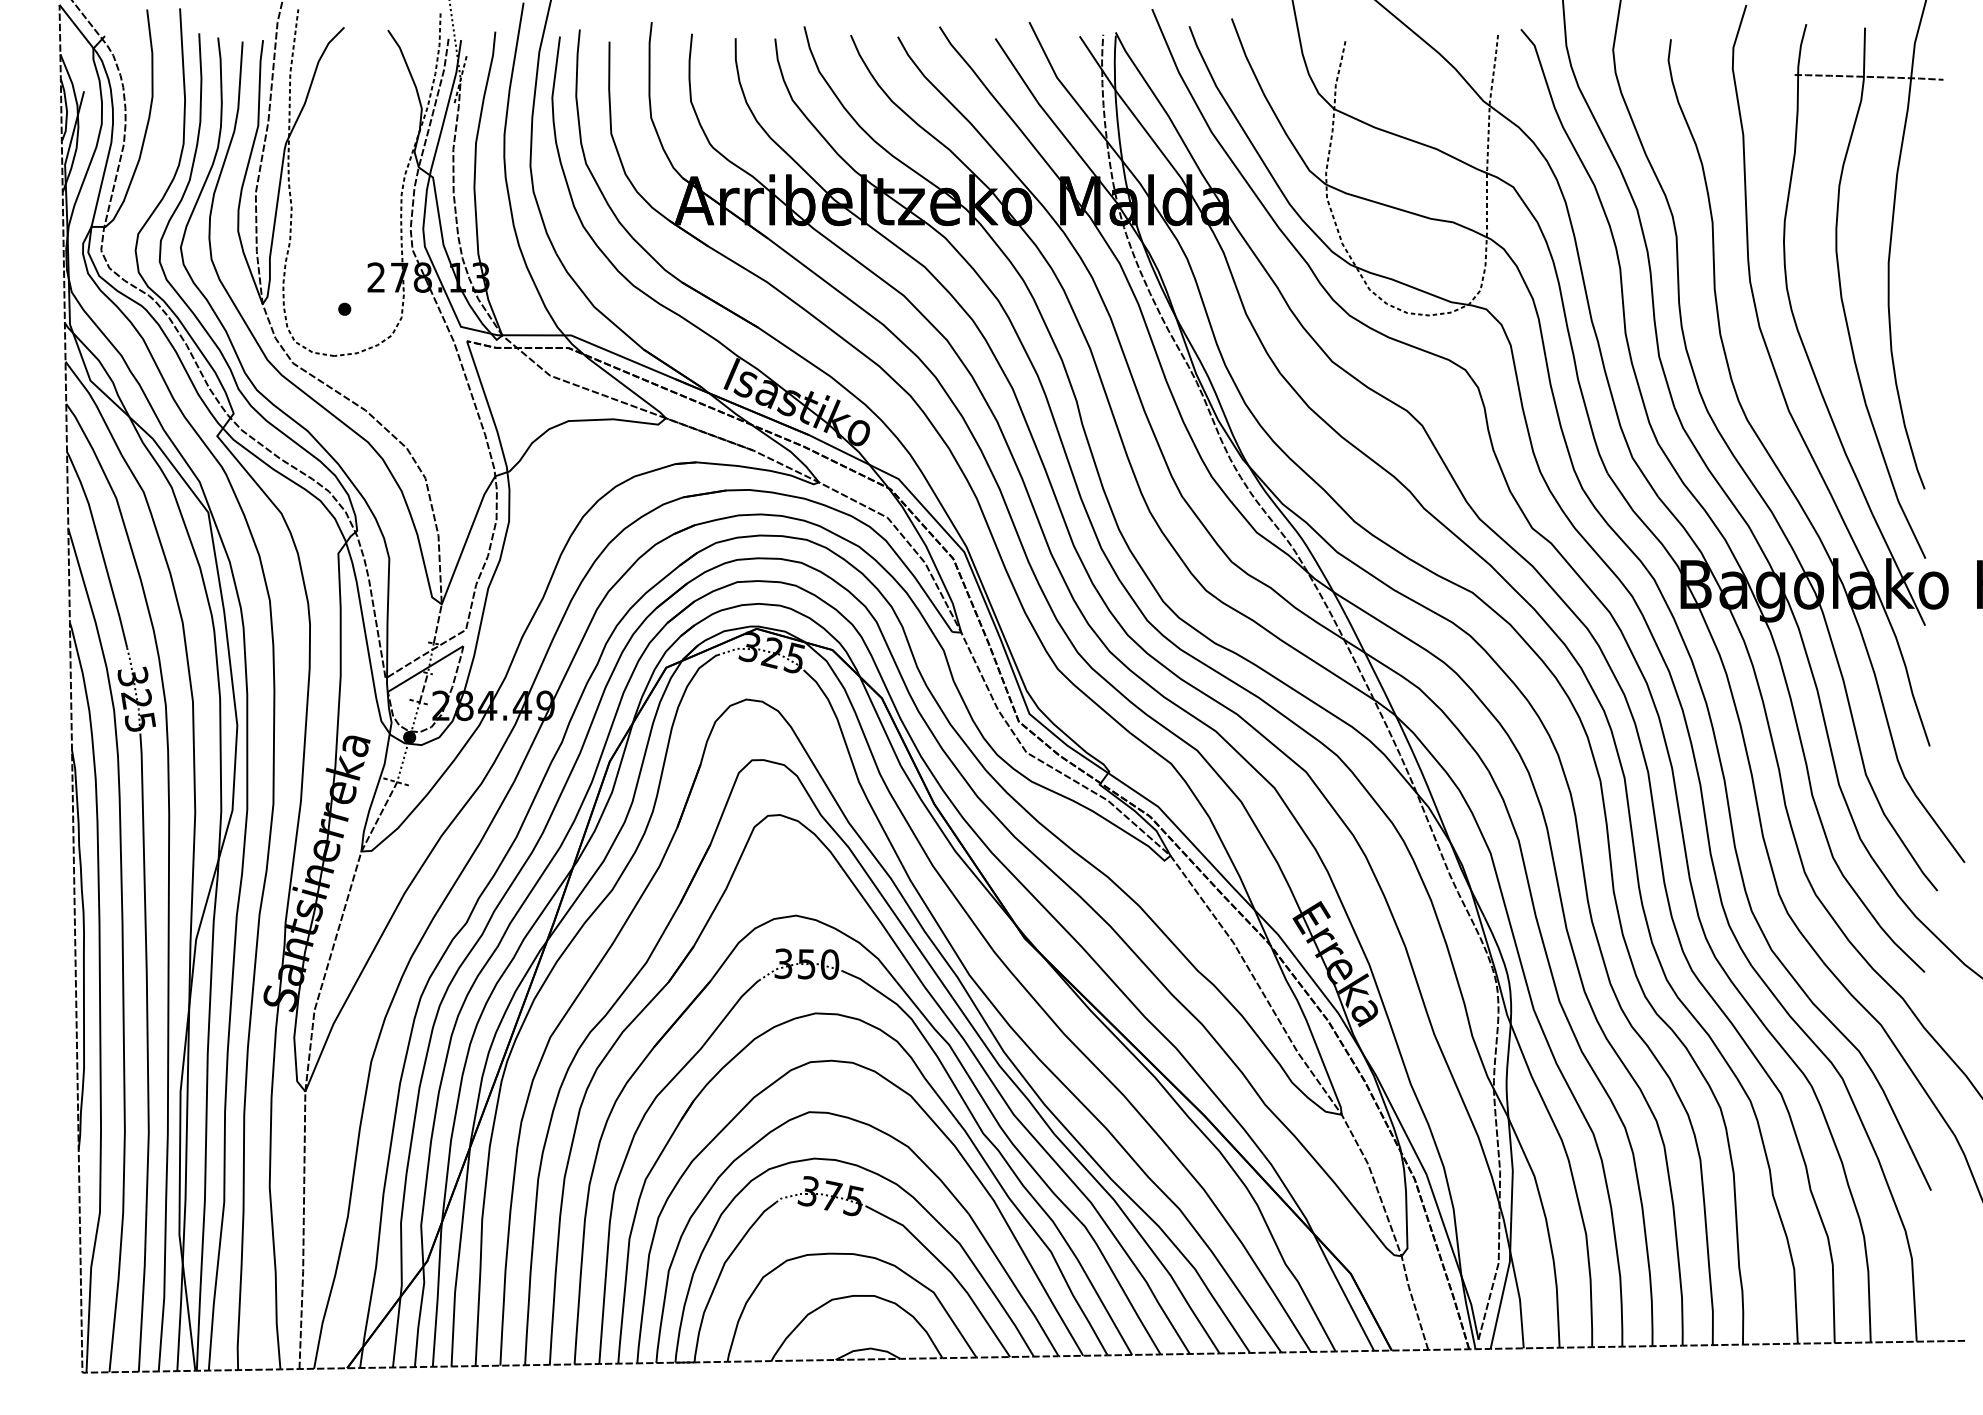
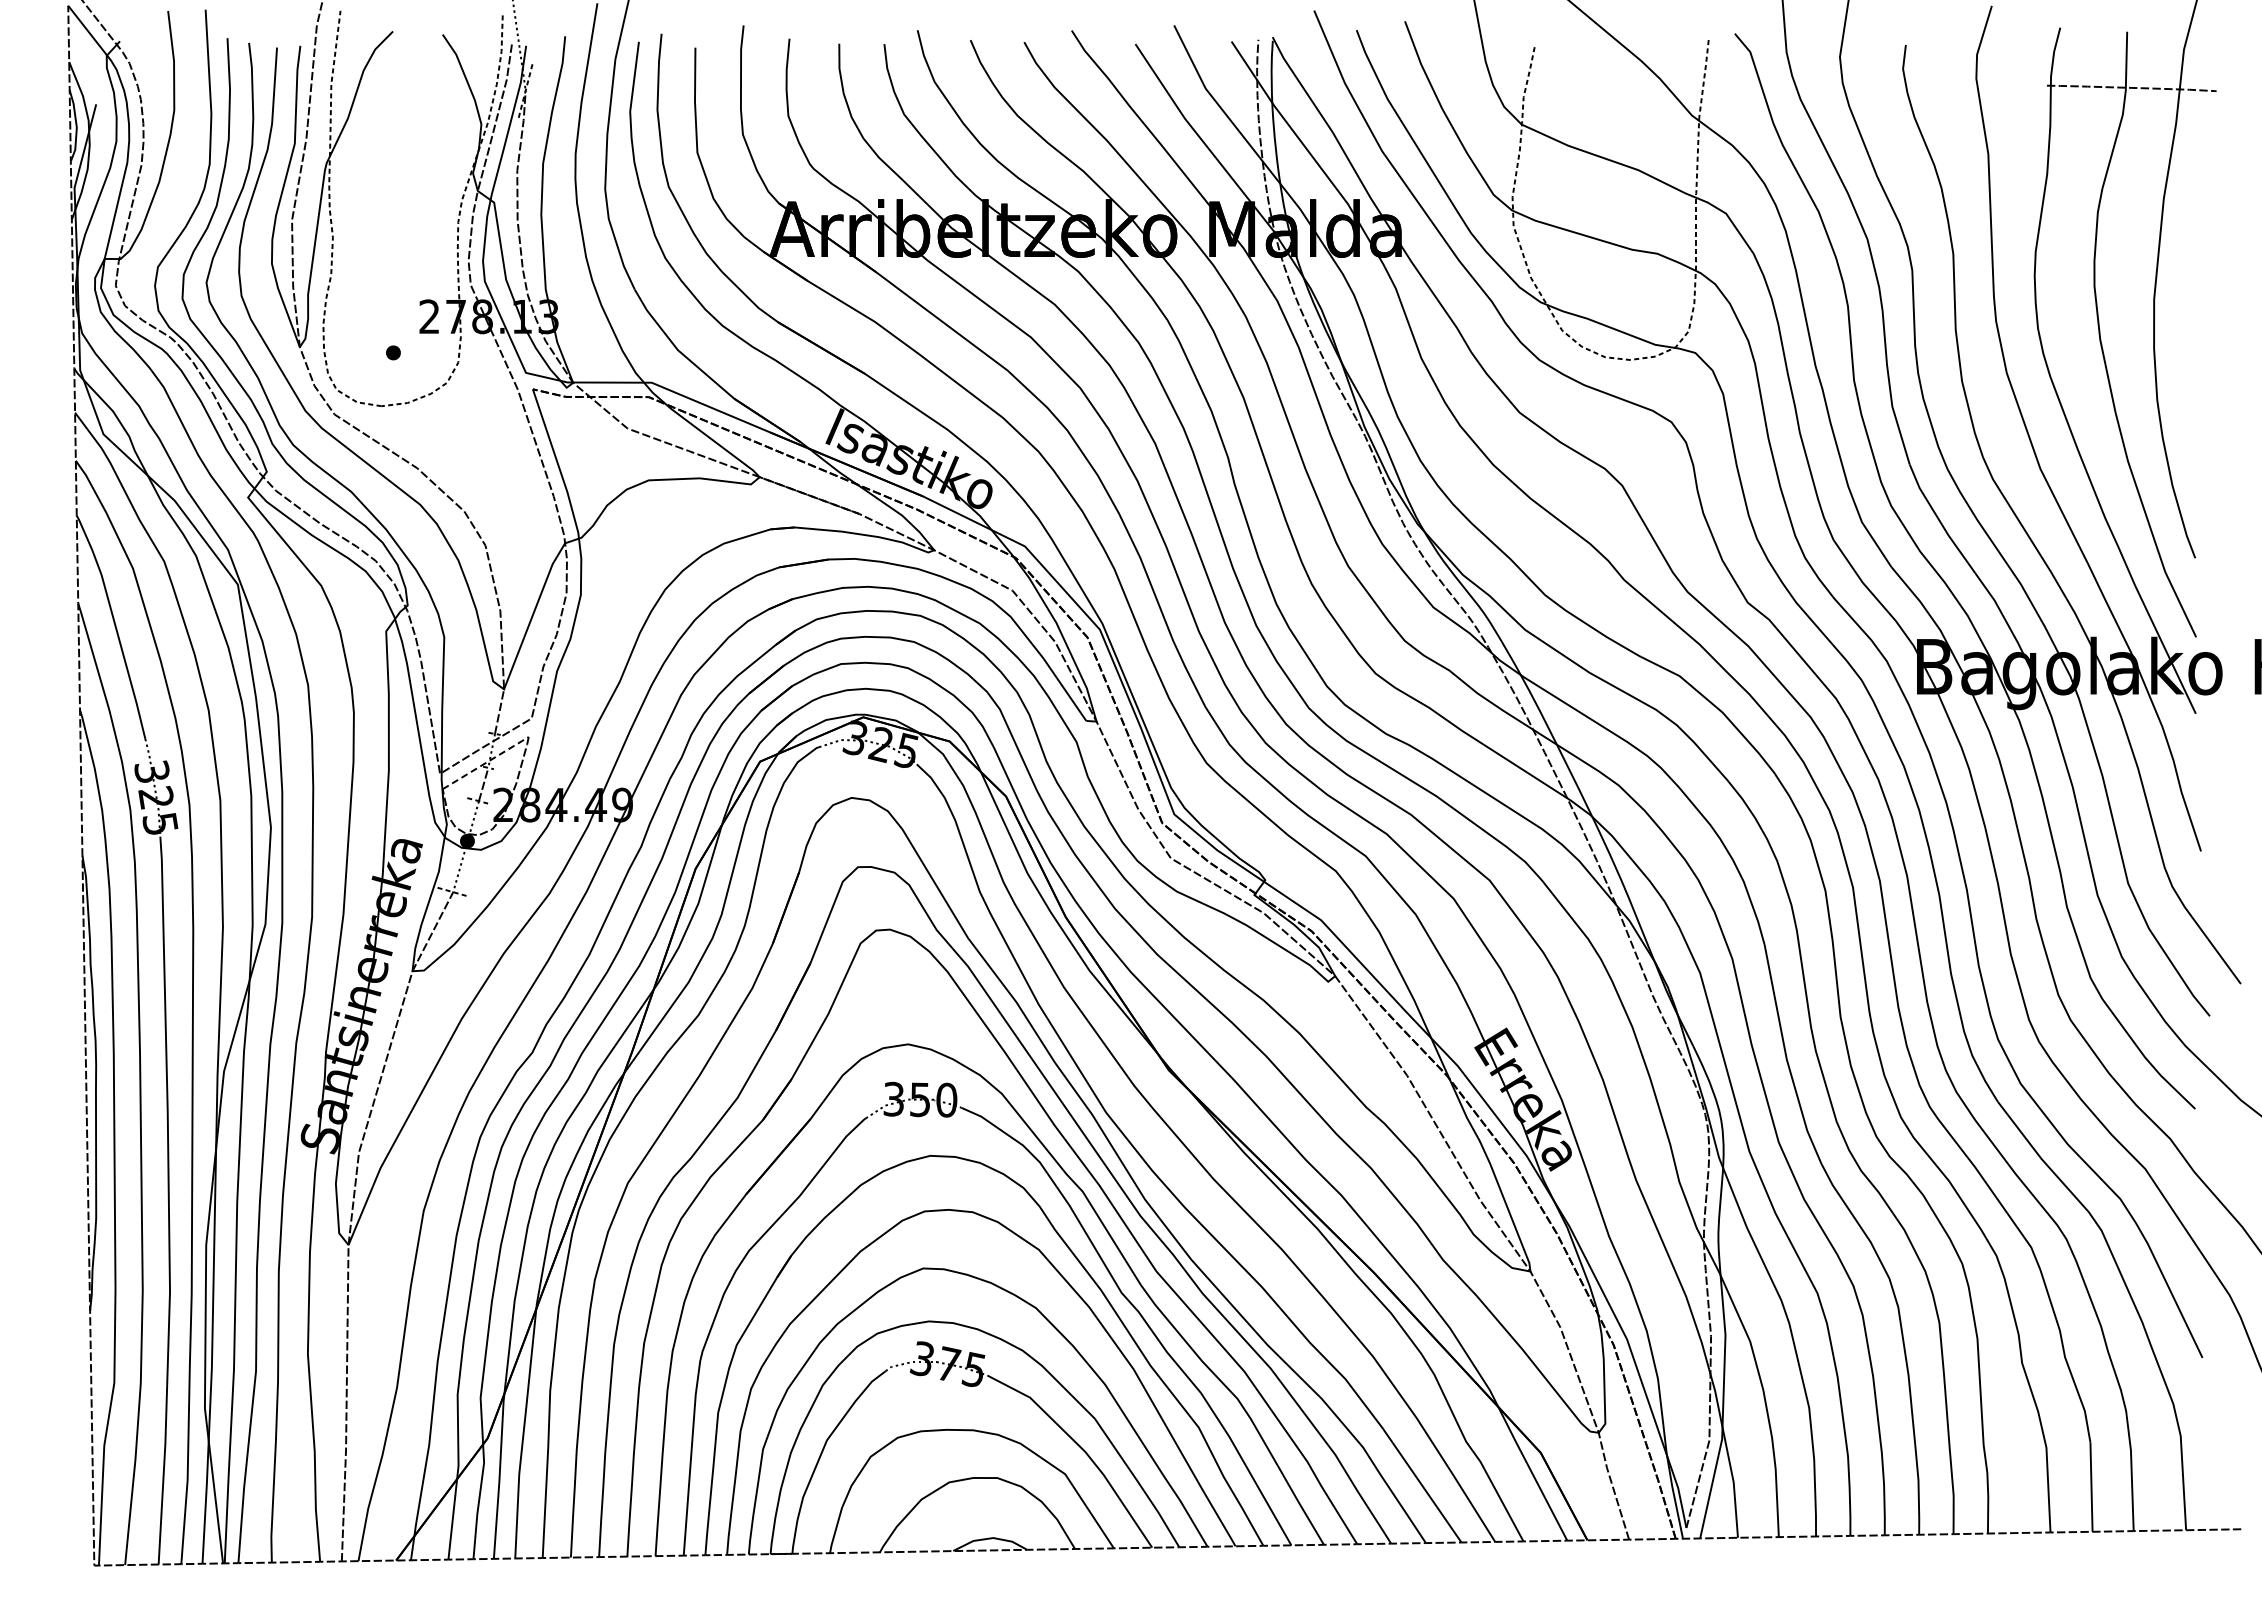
line: (426, 668) -> (486, 762), solid -> dashed

